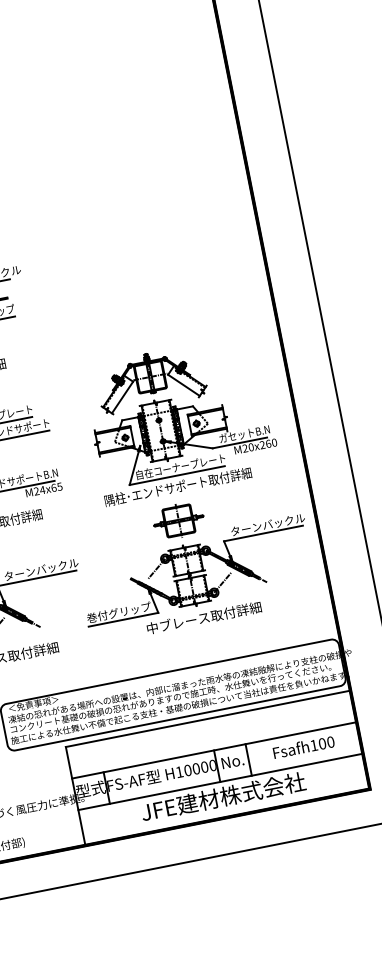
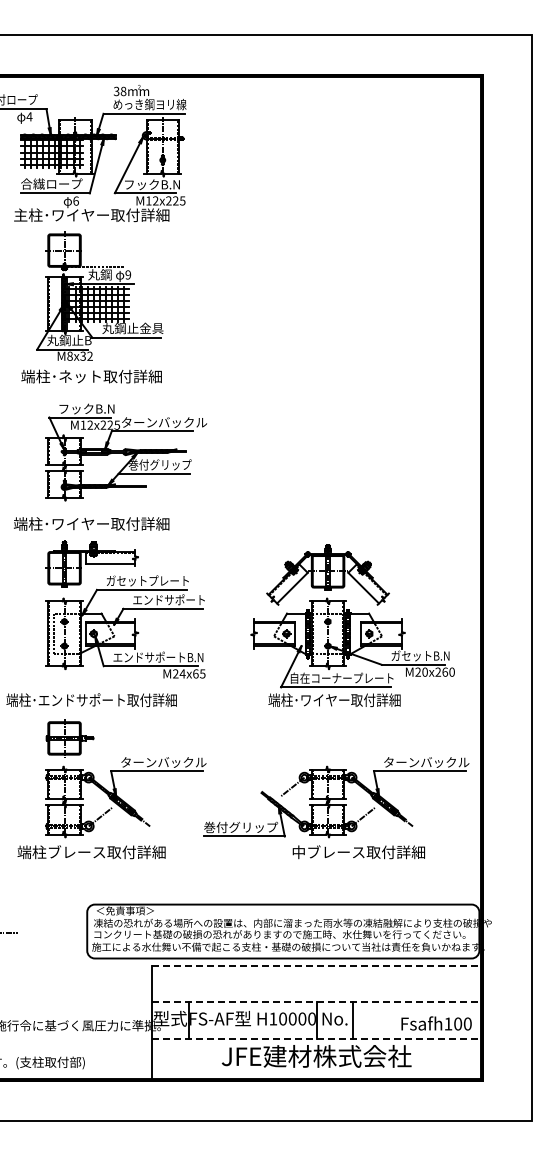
text: (177, 487) -> (334, 700), 隅柱･エンドサポート取付詳細 -> 端柱･ワイヤー取付詳細
part: (178, 521) -> (327, 738), removed
text: (203, 618) -> (358, 852), moved
line: (207, 718) -> (316, 965), solid -> dashed
text: (303, 747) -> (436, 1023), moved
line: (213, 750) -> (316, 1002), solid -> dashed
line: (220, 781) -> (316, 1038), solid -> dashed

